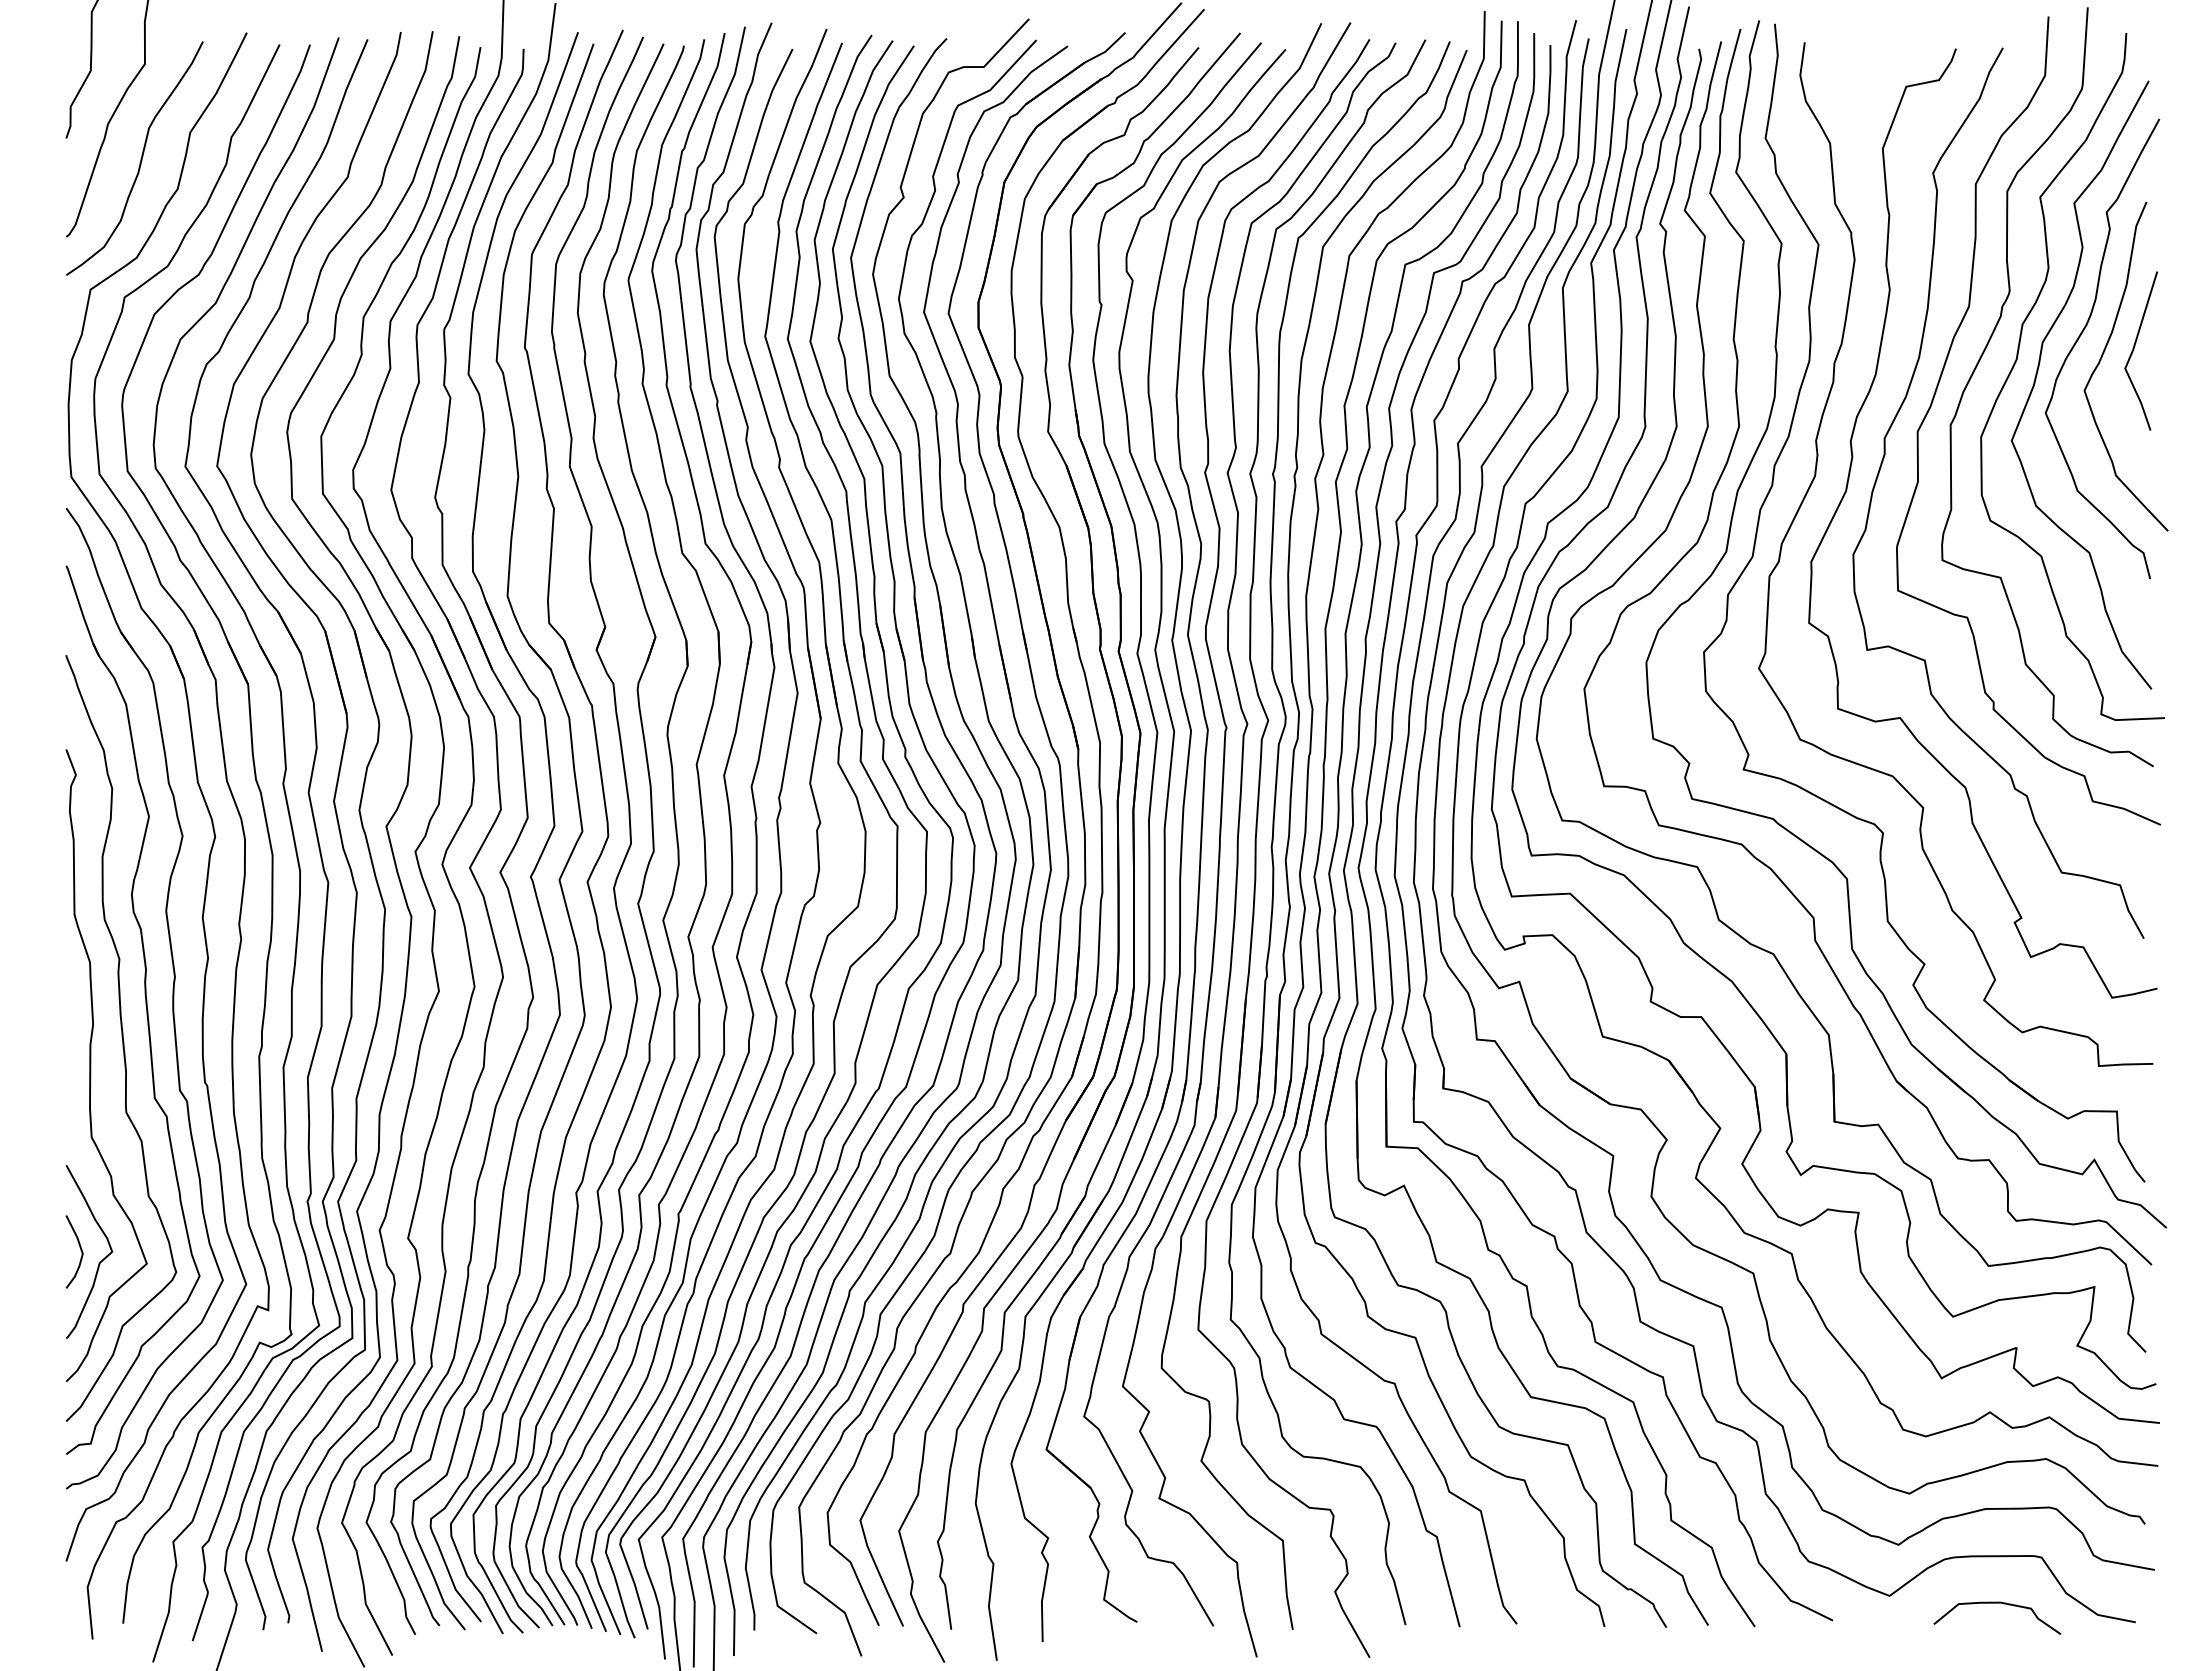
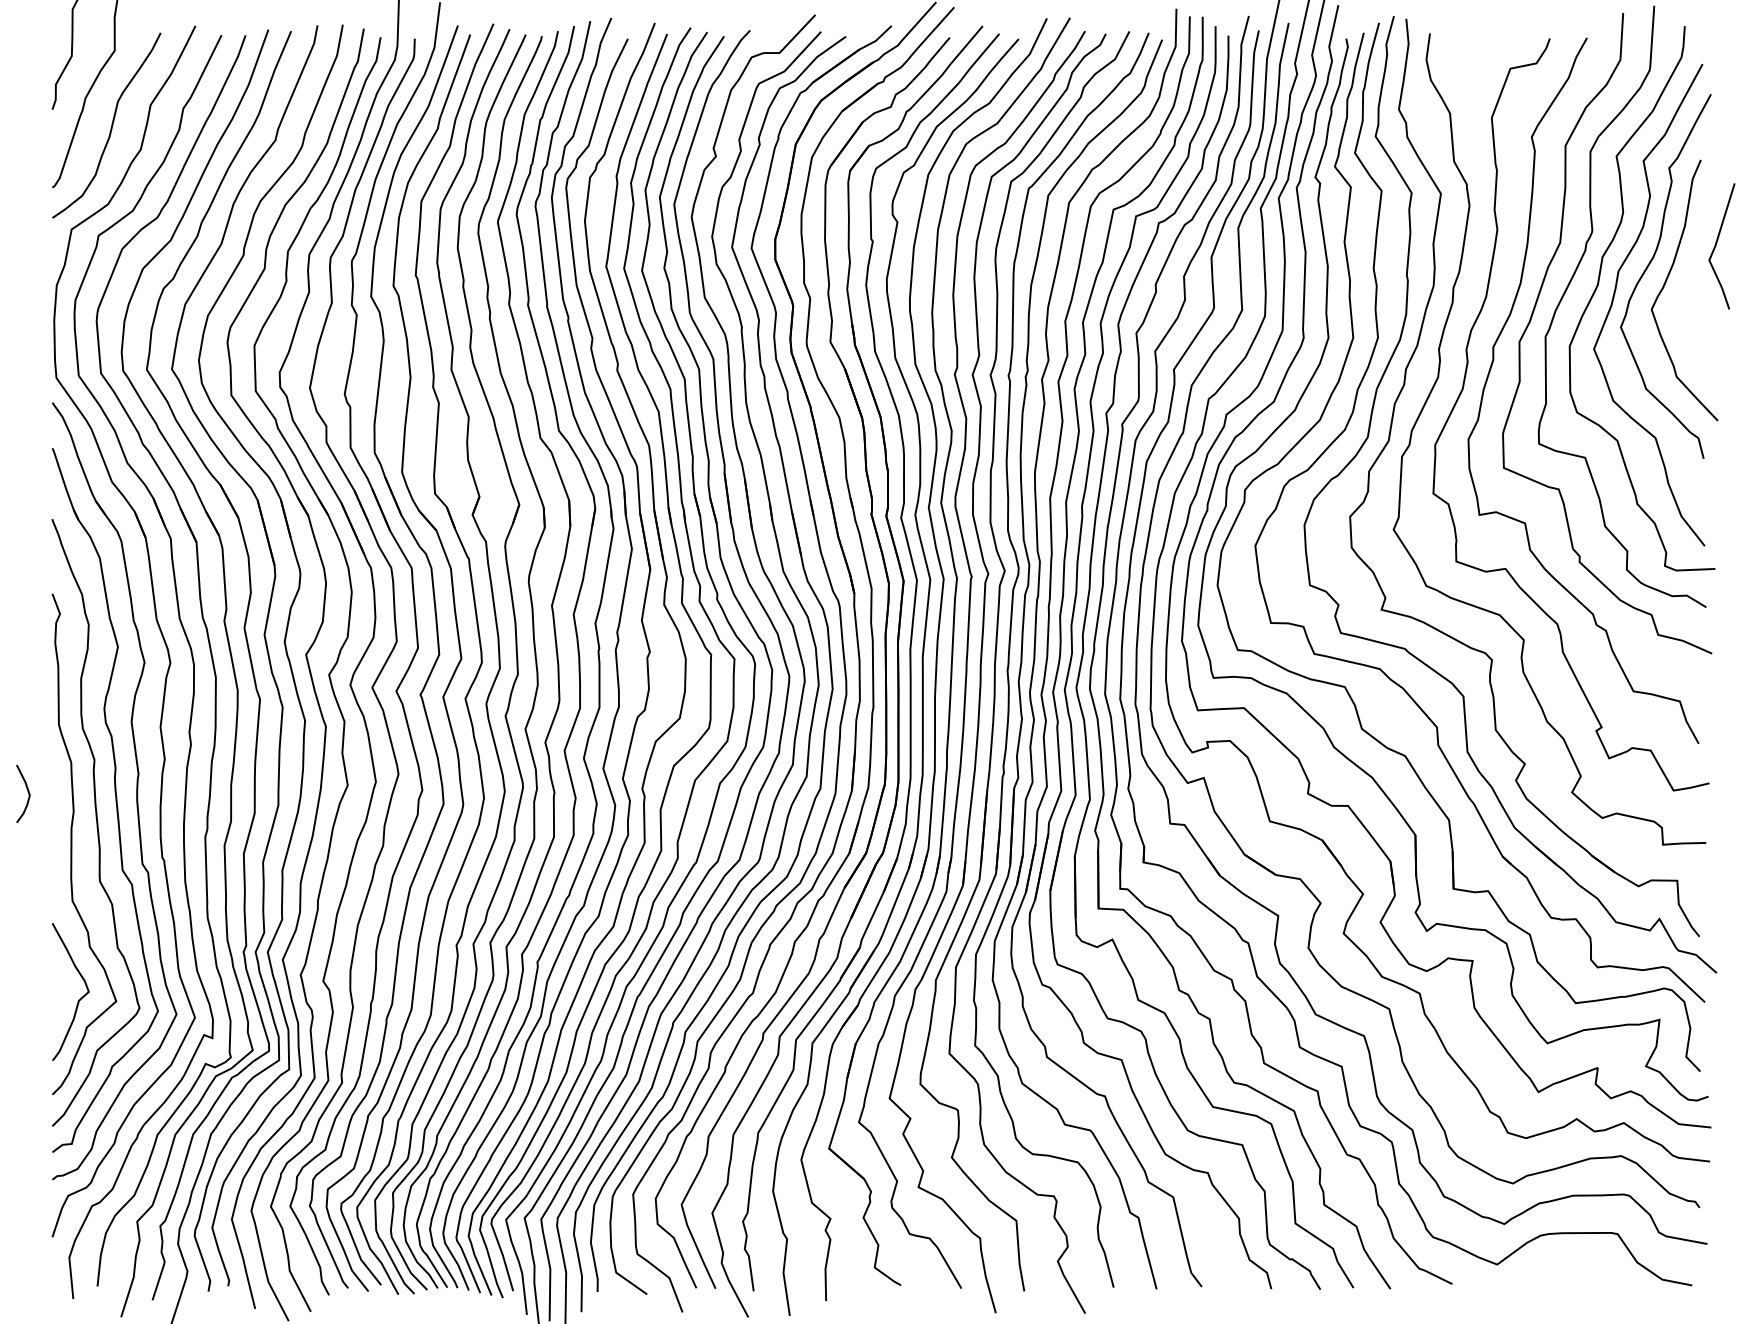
line: (2134, 349) -> (1716, 245), moved
curve: (80, 1250) -> (28, 792), moved
curve: (1997, 1603) -> (1582, 1270), removed

